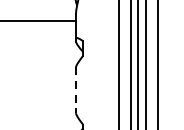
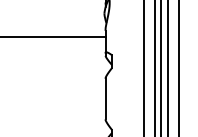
line: (75, 90) -> (105, 99), dashed -> solid

